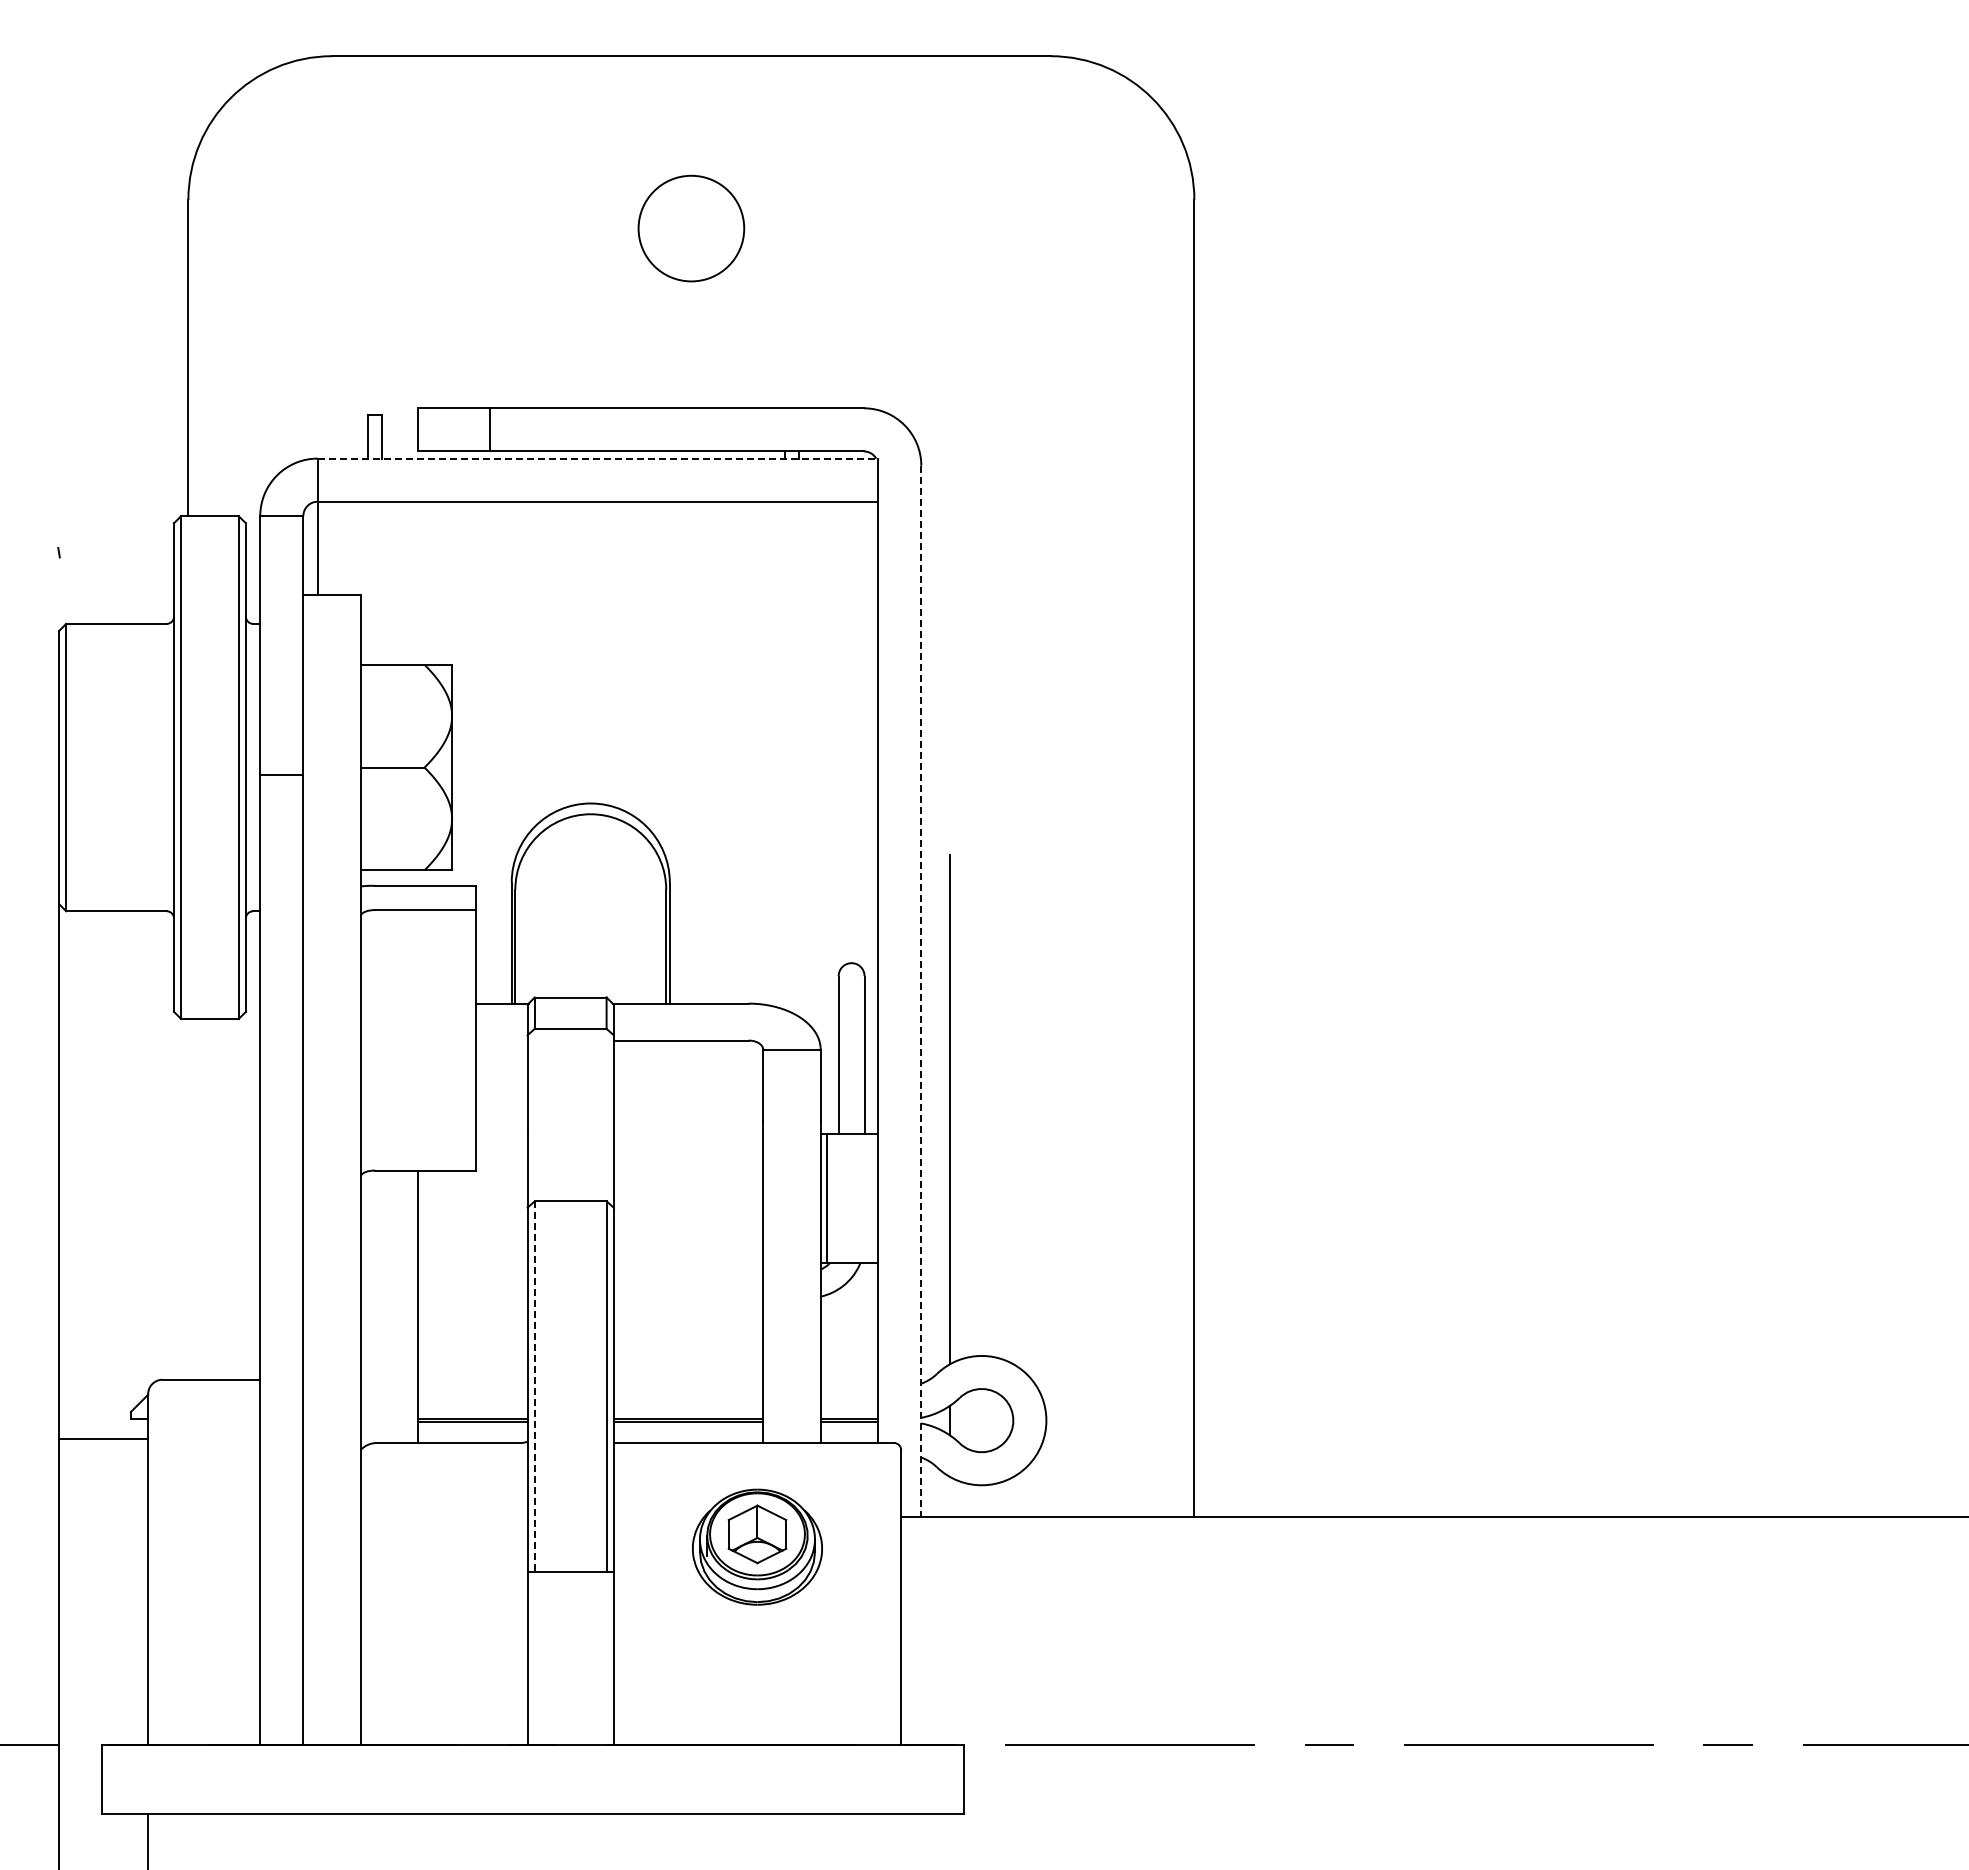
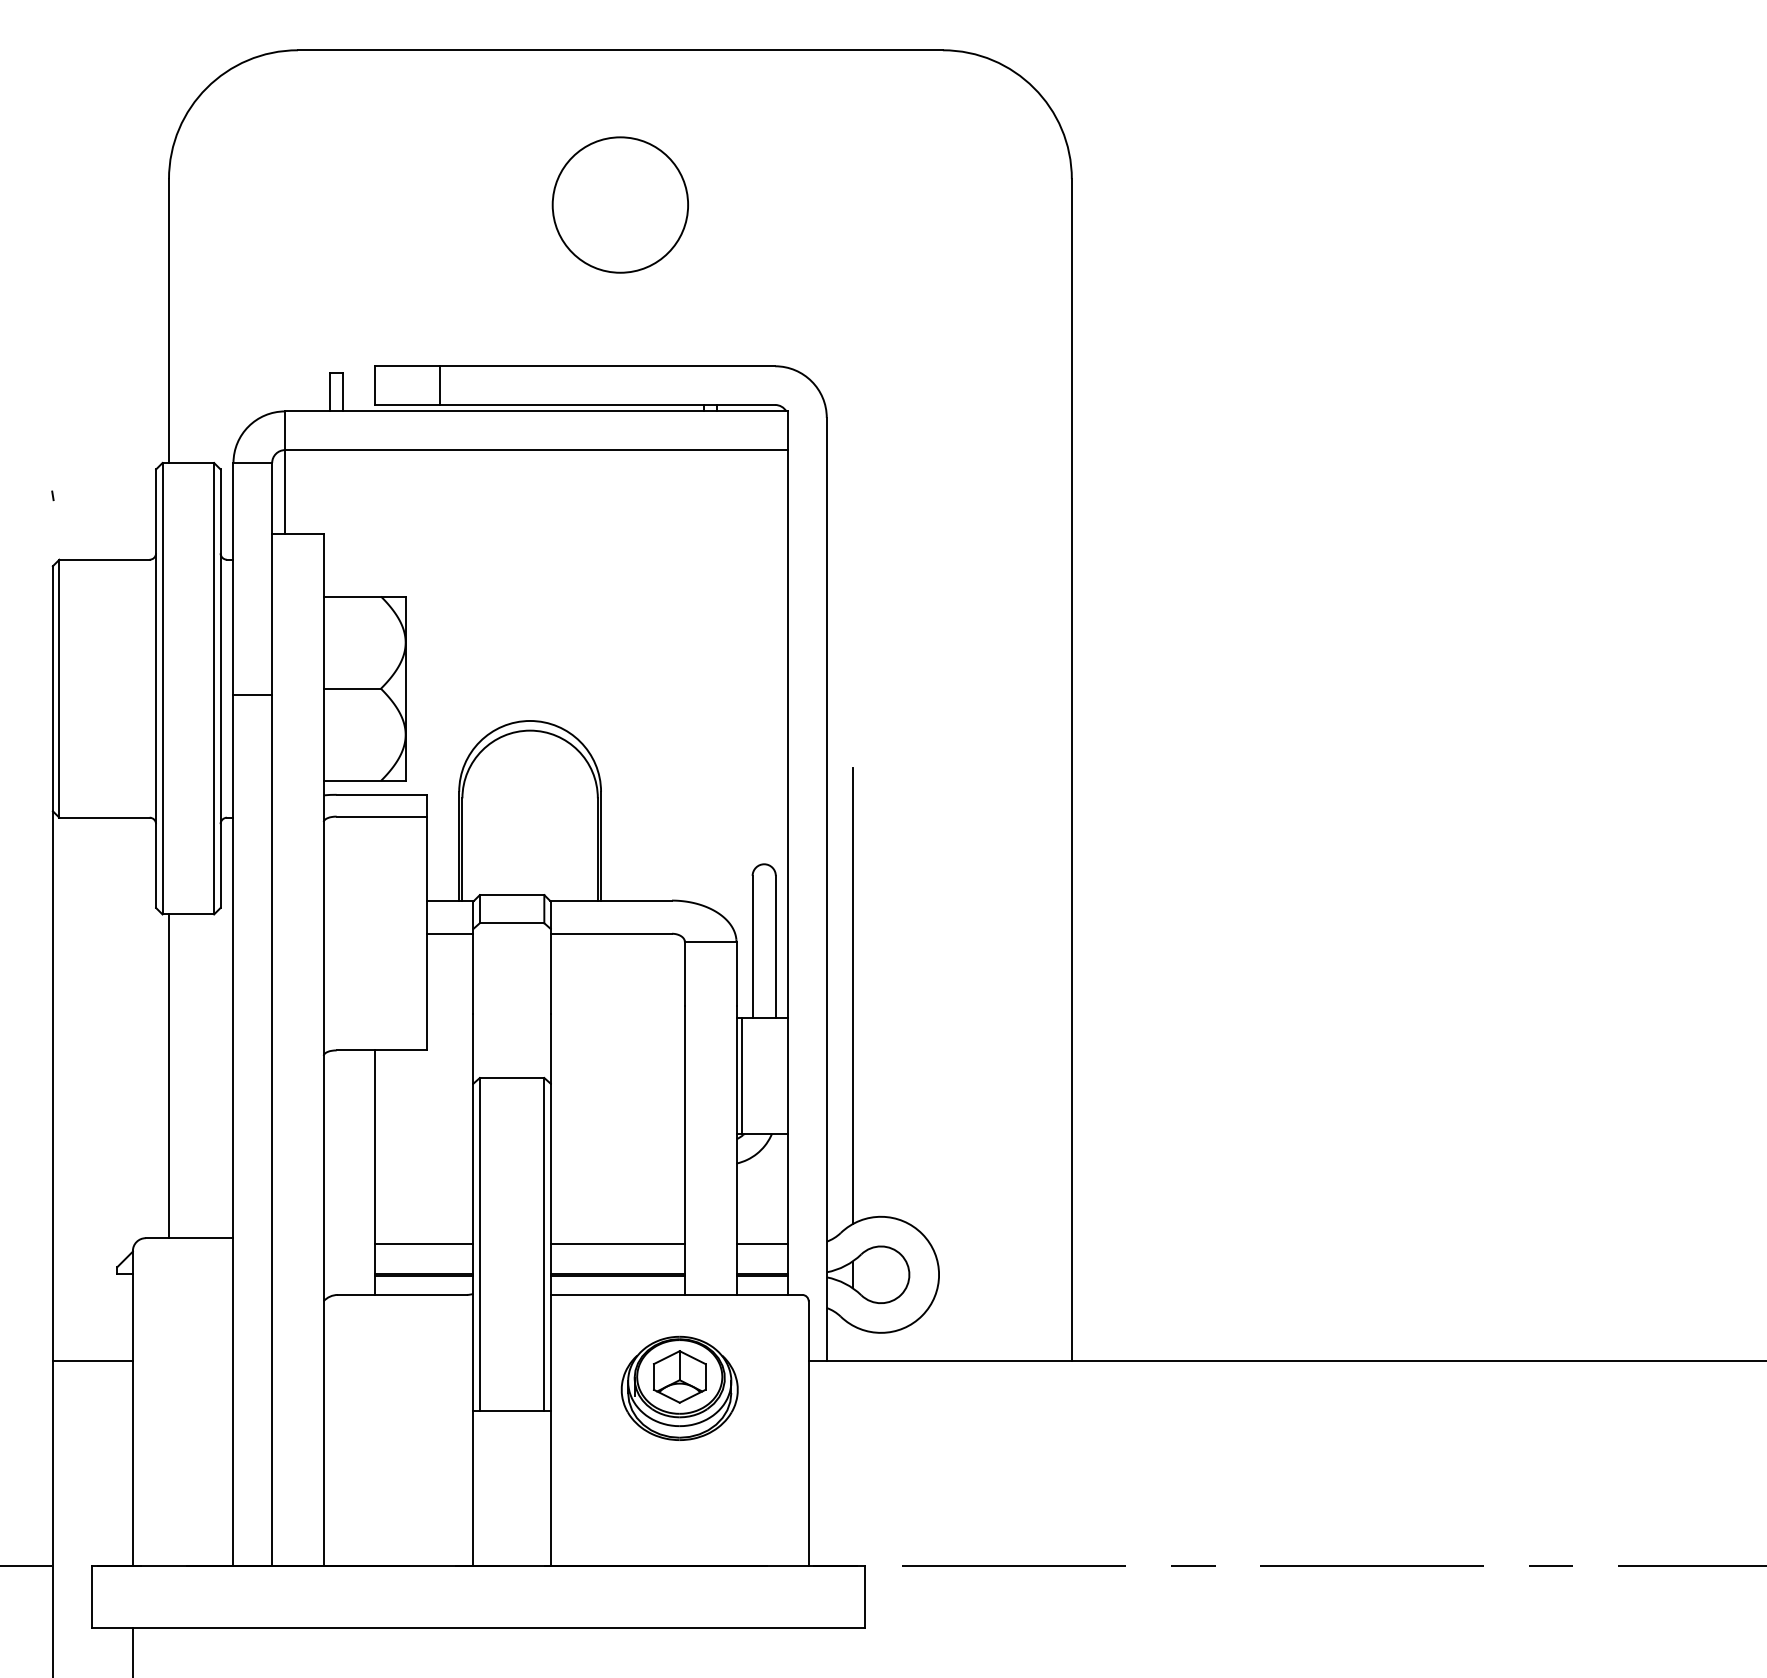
circle: (691, 228) -> (620, 204), size x1.43
line: (598, 458) -> (537, 411), dashed -> solid
line: (921, 991) -> (826, 889), dashed -> solid
line: (501, 1040) -> (450, 933), added
line: (188, 1199) -> (169, 1076), added
line: (472, 1386) -> (423, 1244), added
line: (534, 1386) -> (479, 1244), dashed -> solid
line: (688, 1386) -> (617, 1244), added
line: (849, 1386) -> (762, 1244), added
line: (103, 1438) -> (92, 1360), moved

